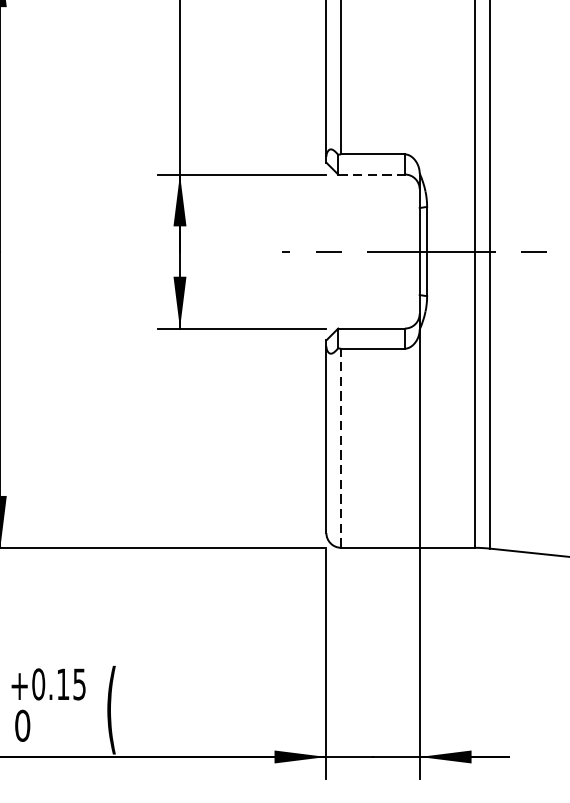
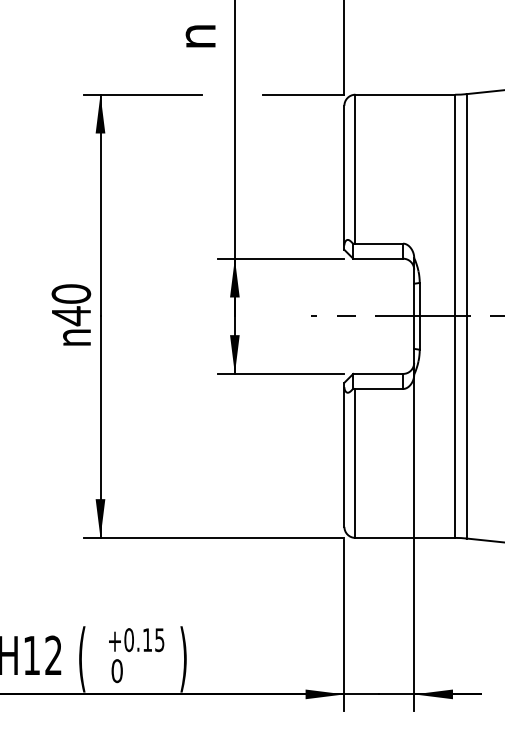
line: (371, 174) -> (378, 258), dashed -> solid
line: (341, 446) -> (355, 462), dashed -> solid
text: (111, 710) -> (183, 659), ( -> )

